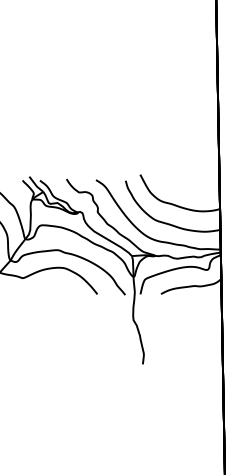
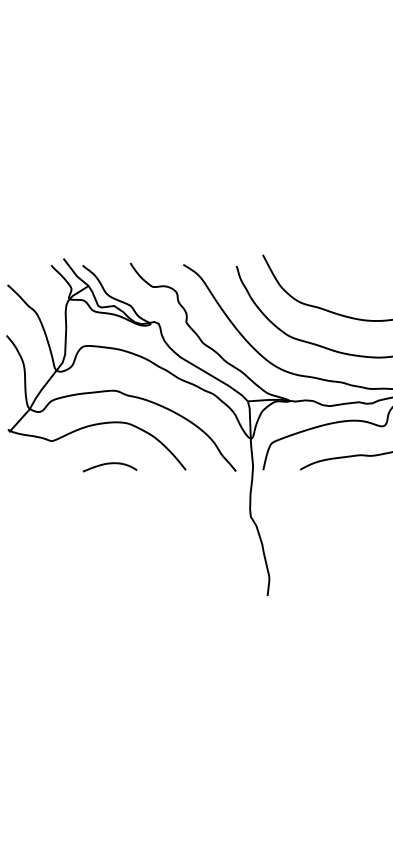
curve: (55, 291) -> (110, 465), added

